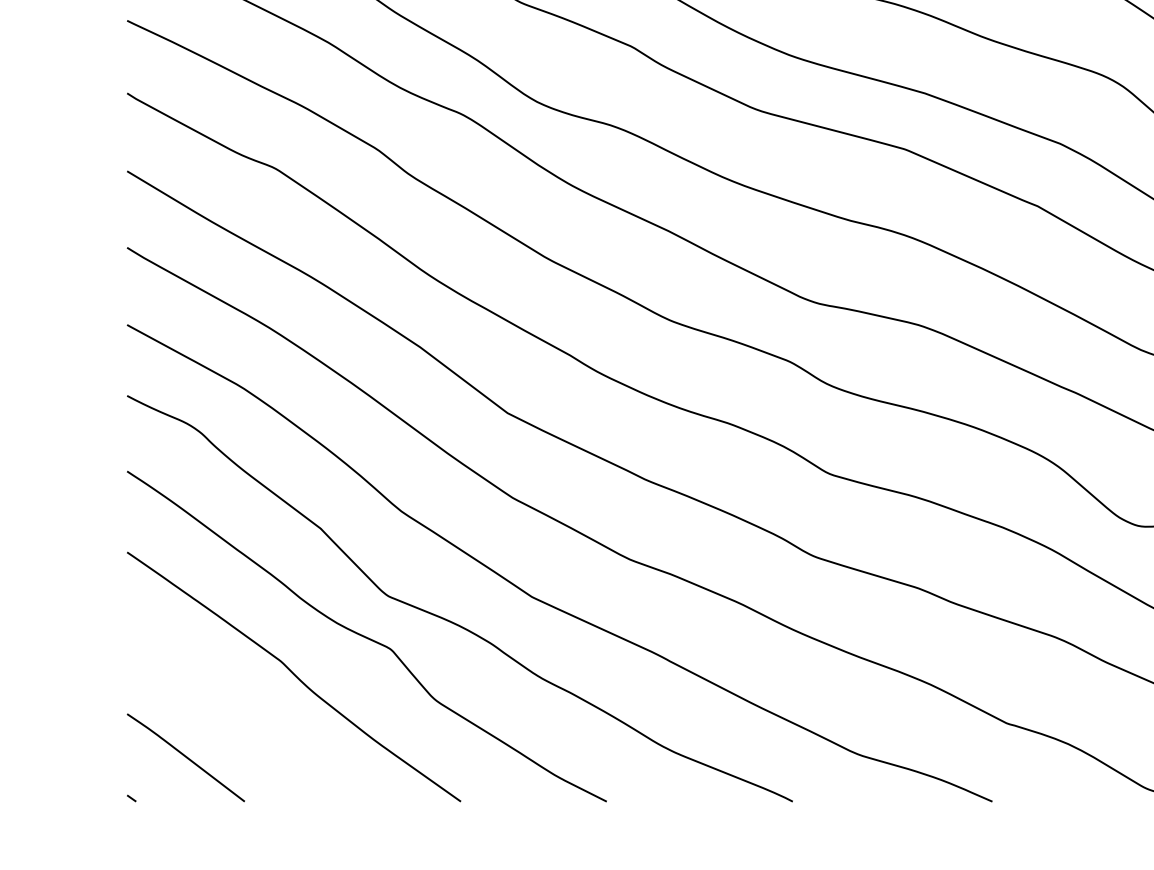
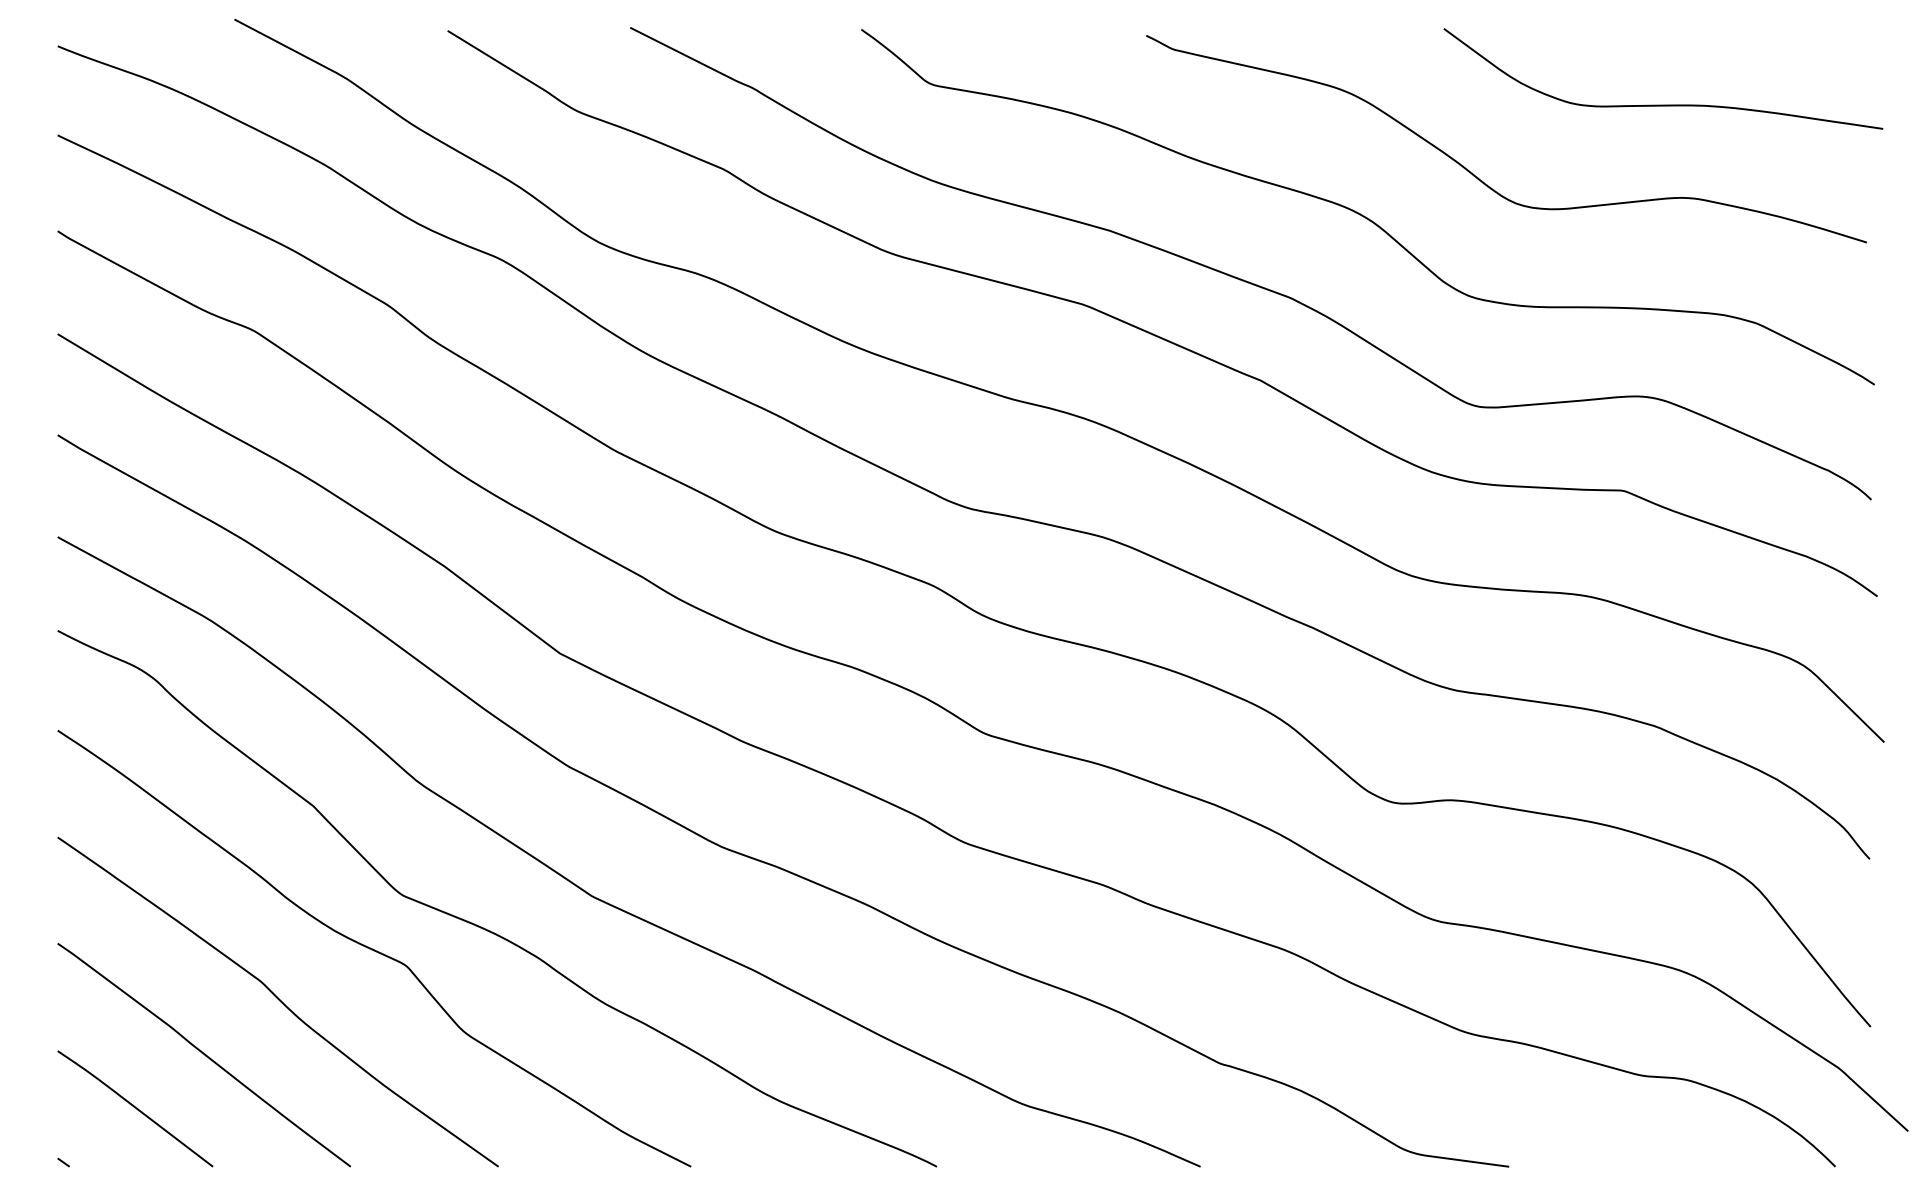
curve: (237, 716) -> (203, 1054), added

